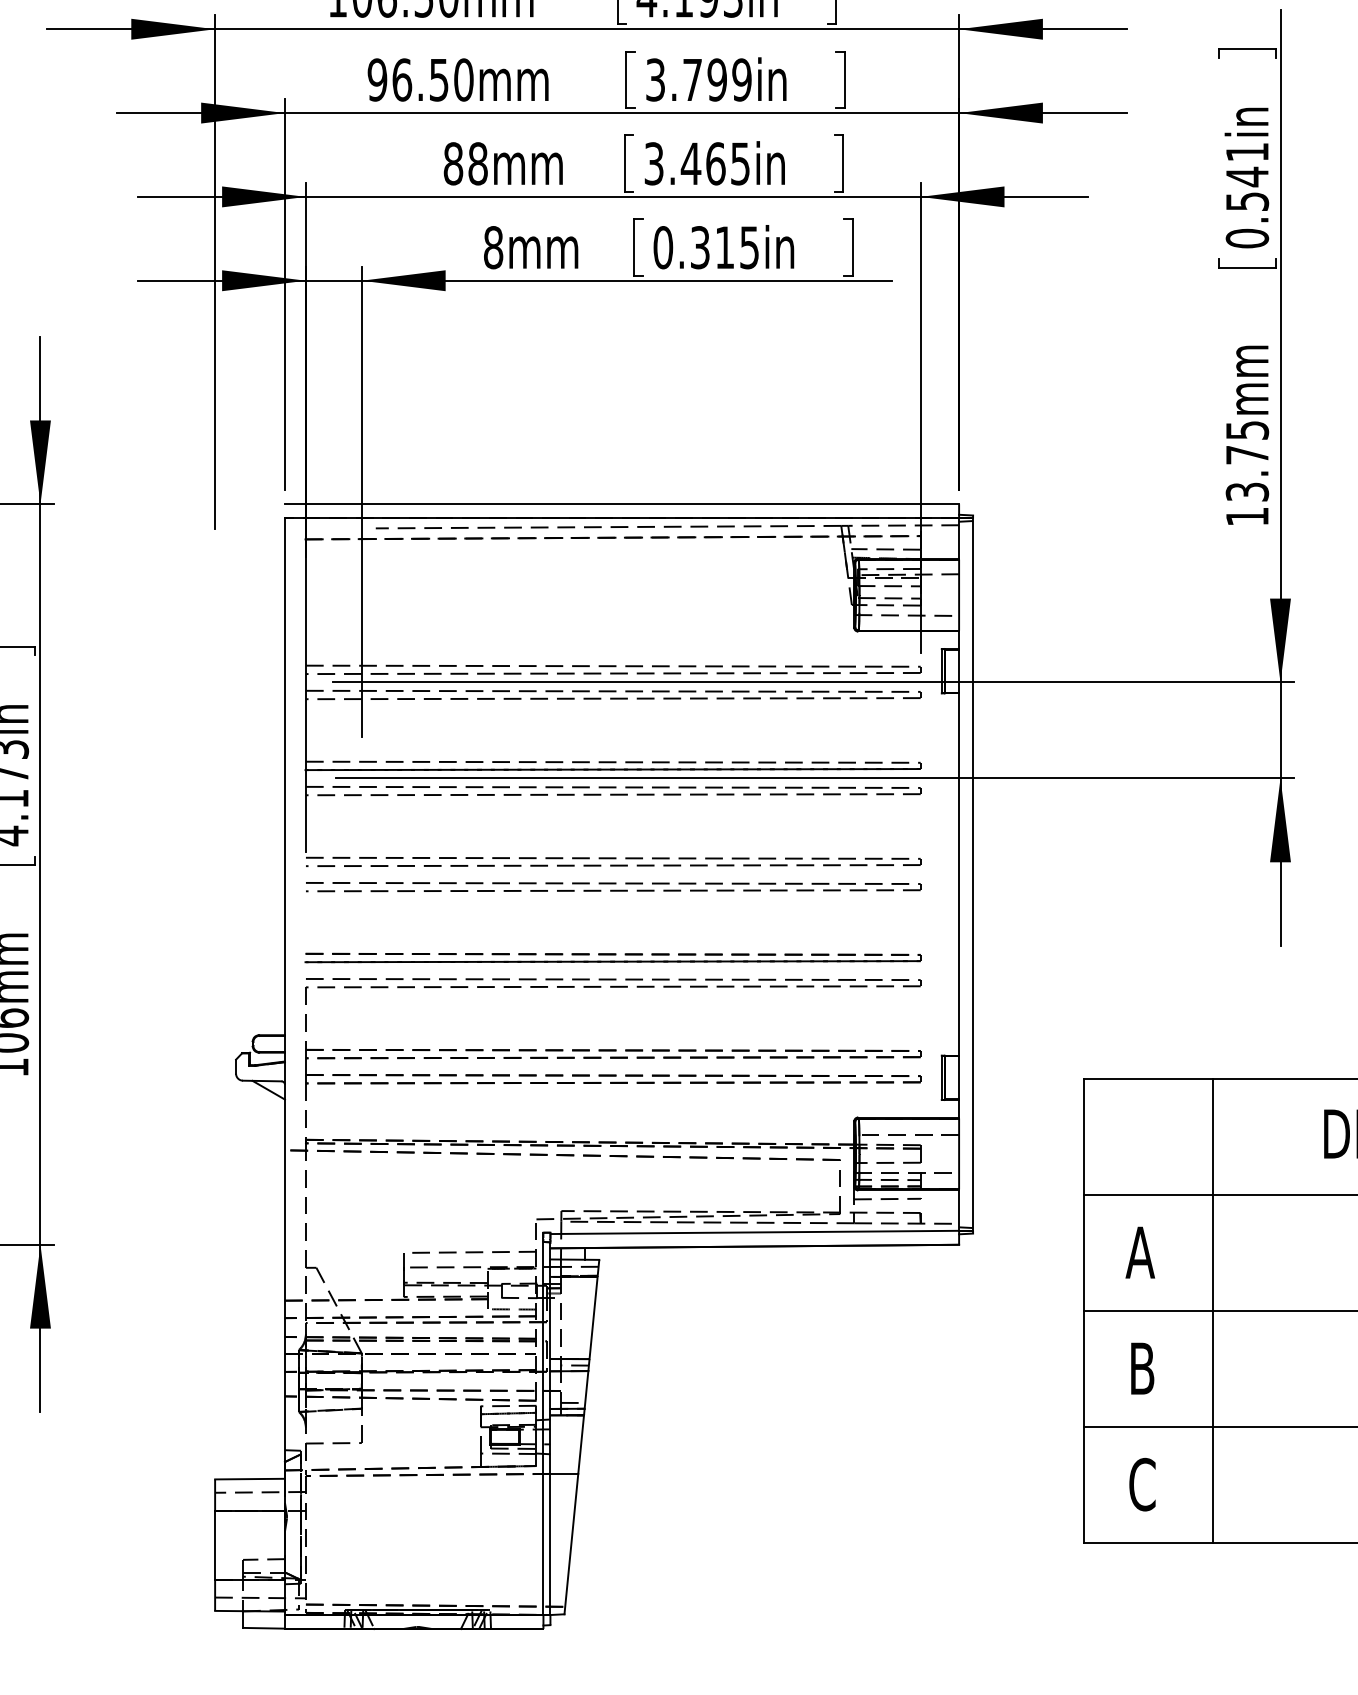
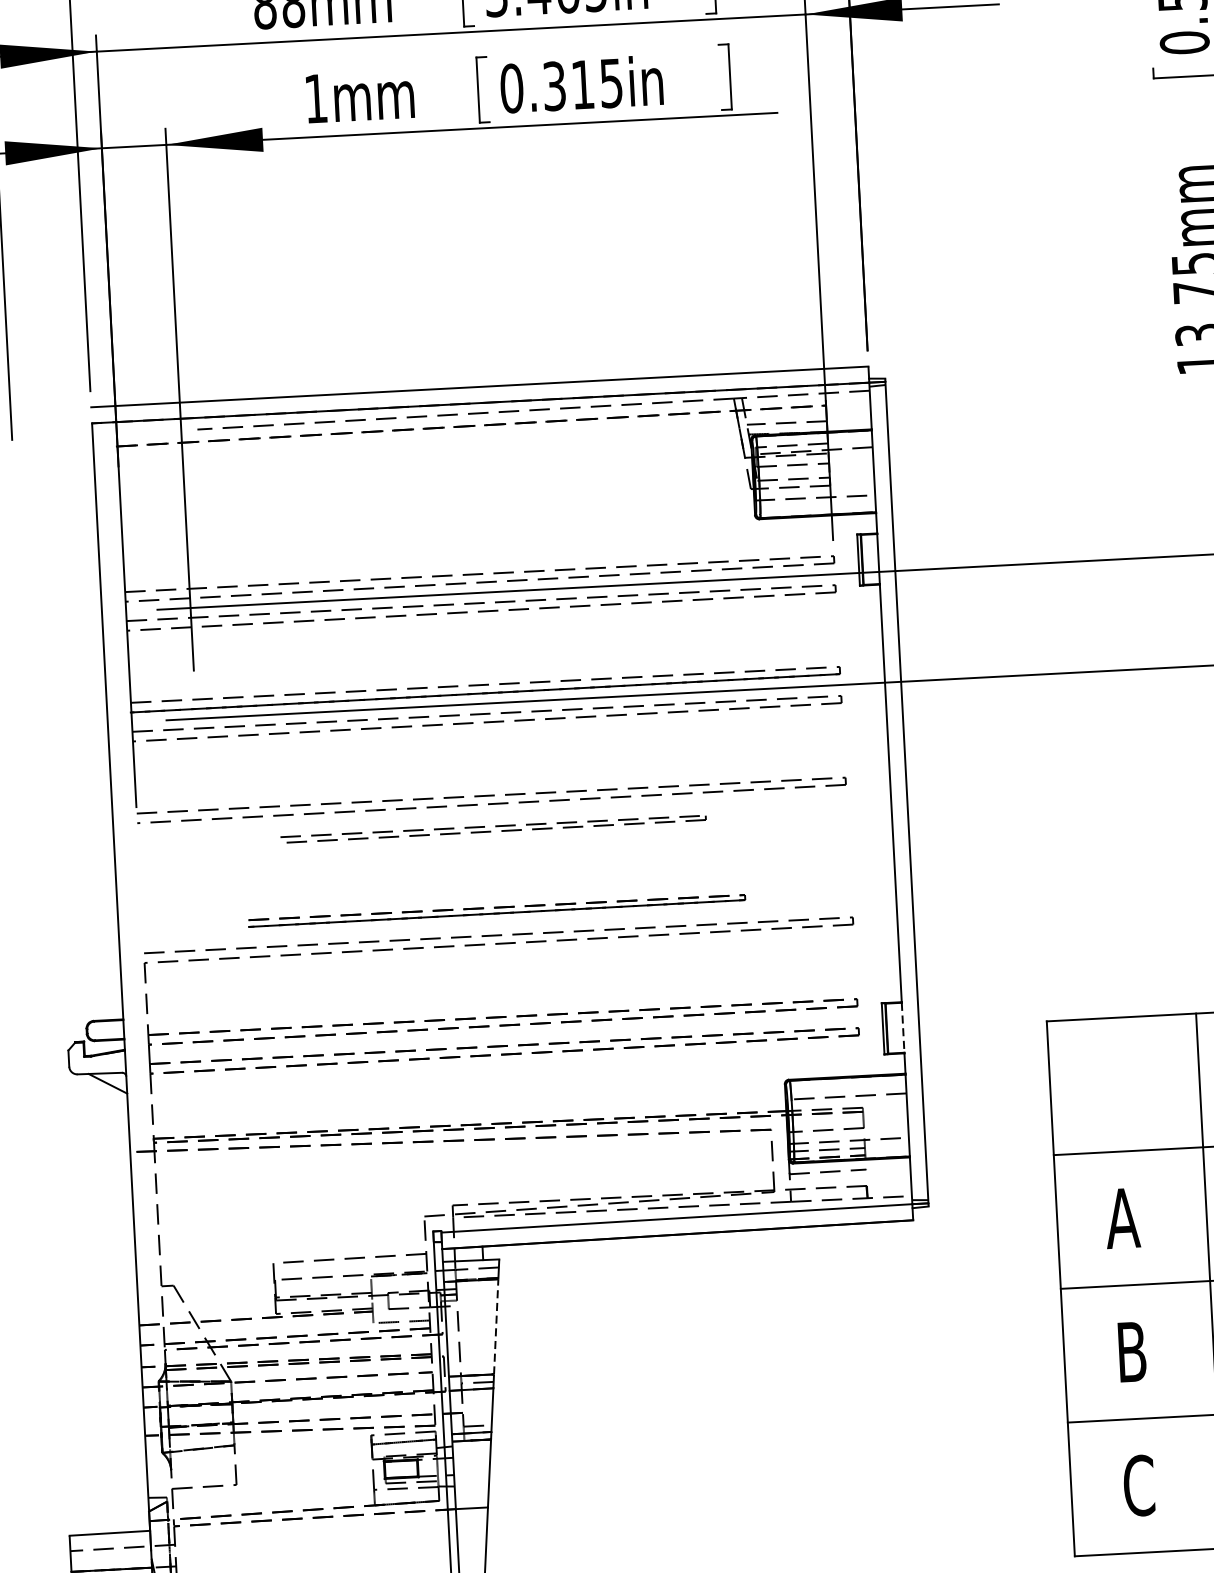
text: (493, 247) -> (316, 98), 8mm -> 1mm
part: (613, 887) -> (493, 829), size x0.6
part: (612, 957) -> (496, 910), size x0.7
line: (959, 1077) -> (903, 1027), solid -> dashed
line: (593, 1317) -> (496, 1326), solid -> dashed

